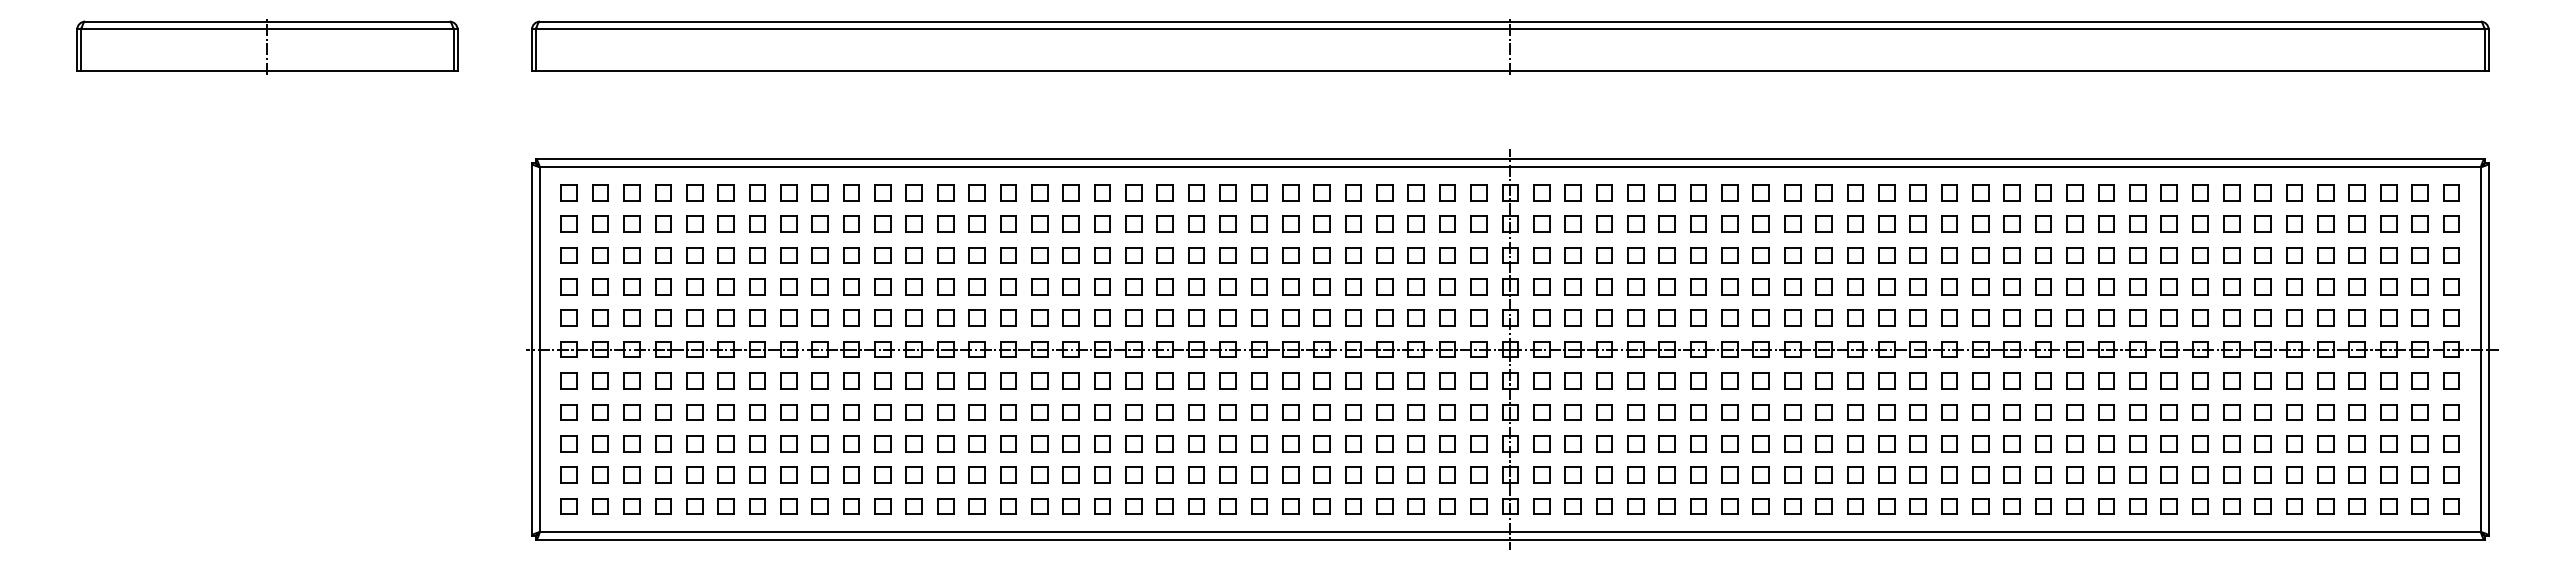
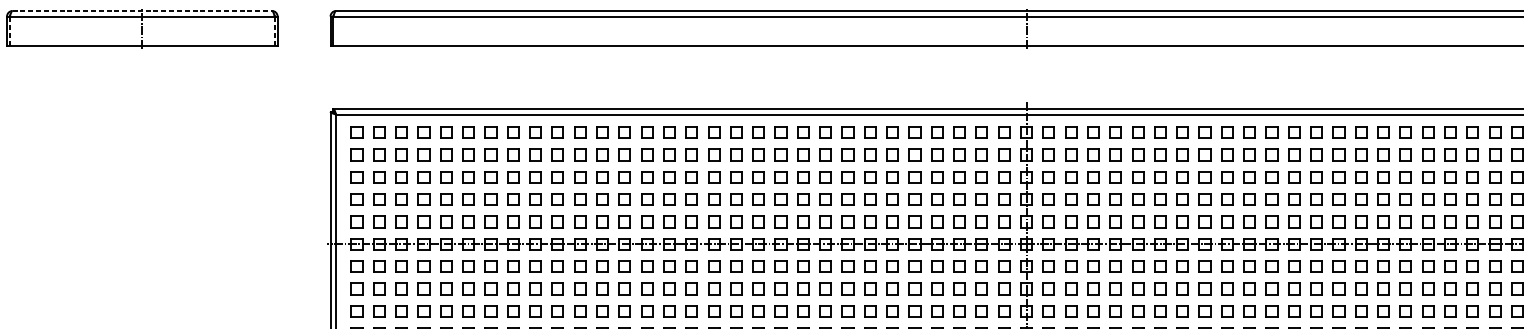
line: (267, 21) -> (142, 10), solid -> dashed
line: (81, 50) -> (10, 31), solid -> dashed
line: (453, 50) -> (274, 31), solid -> dashed

